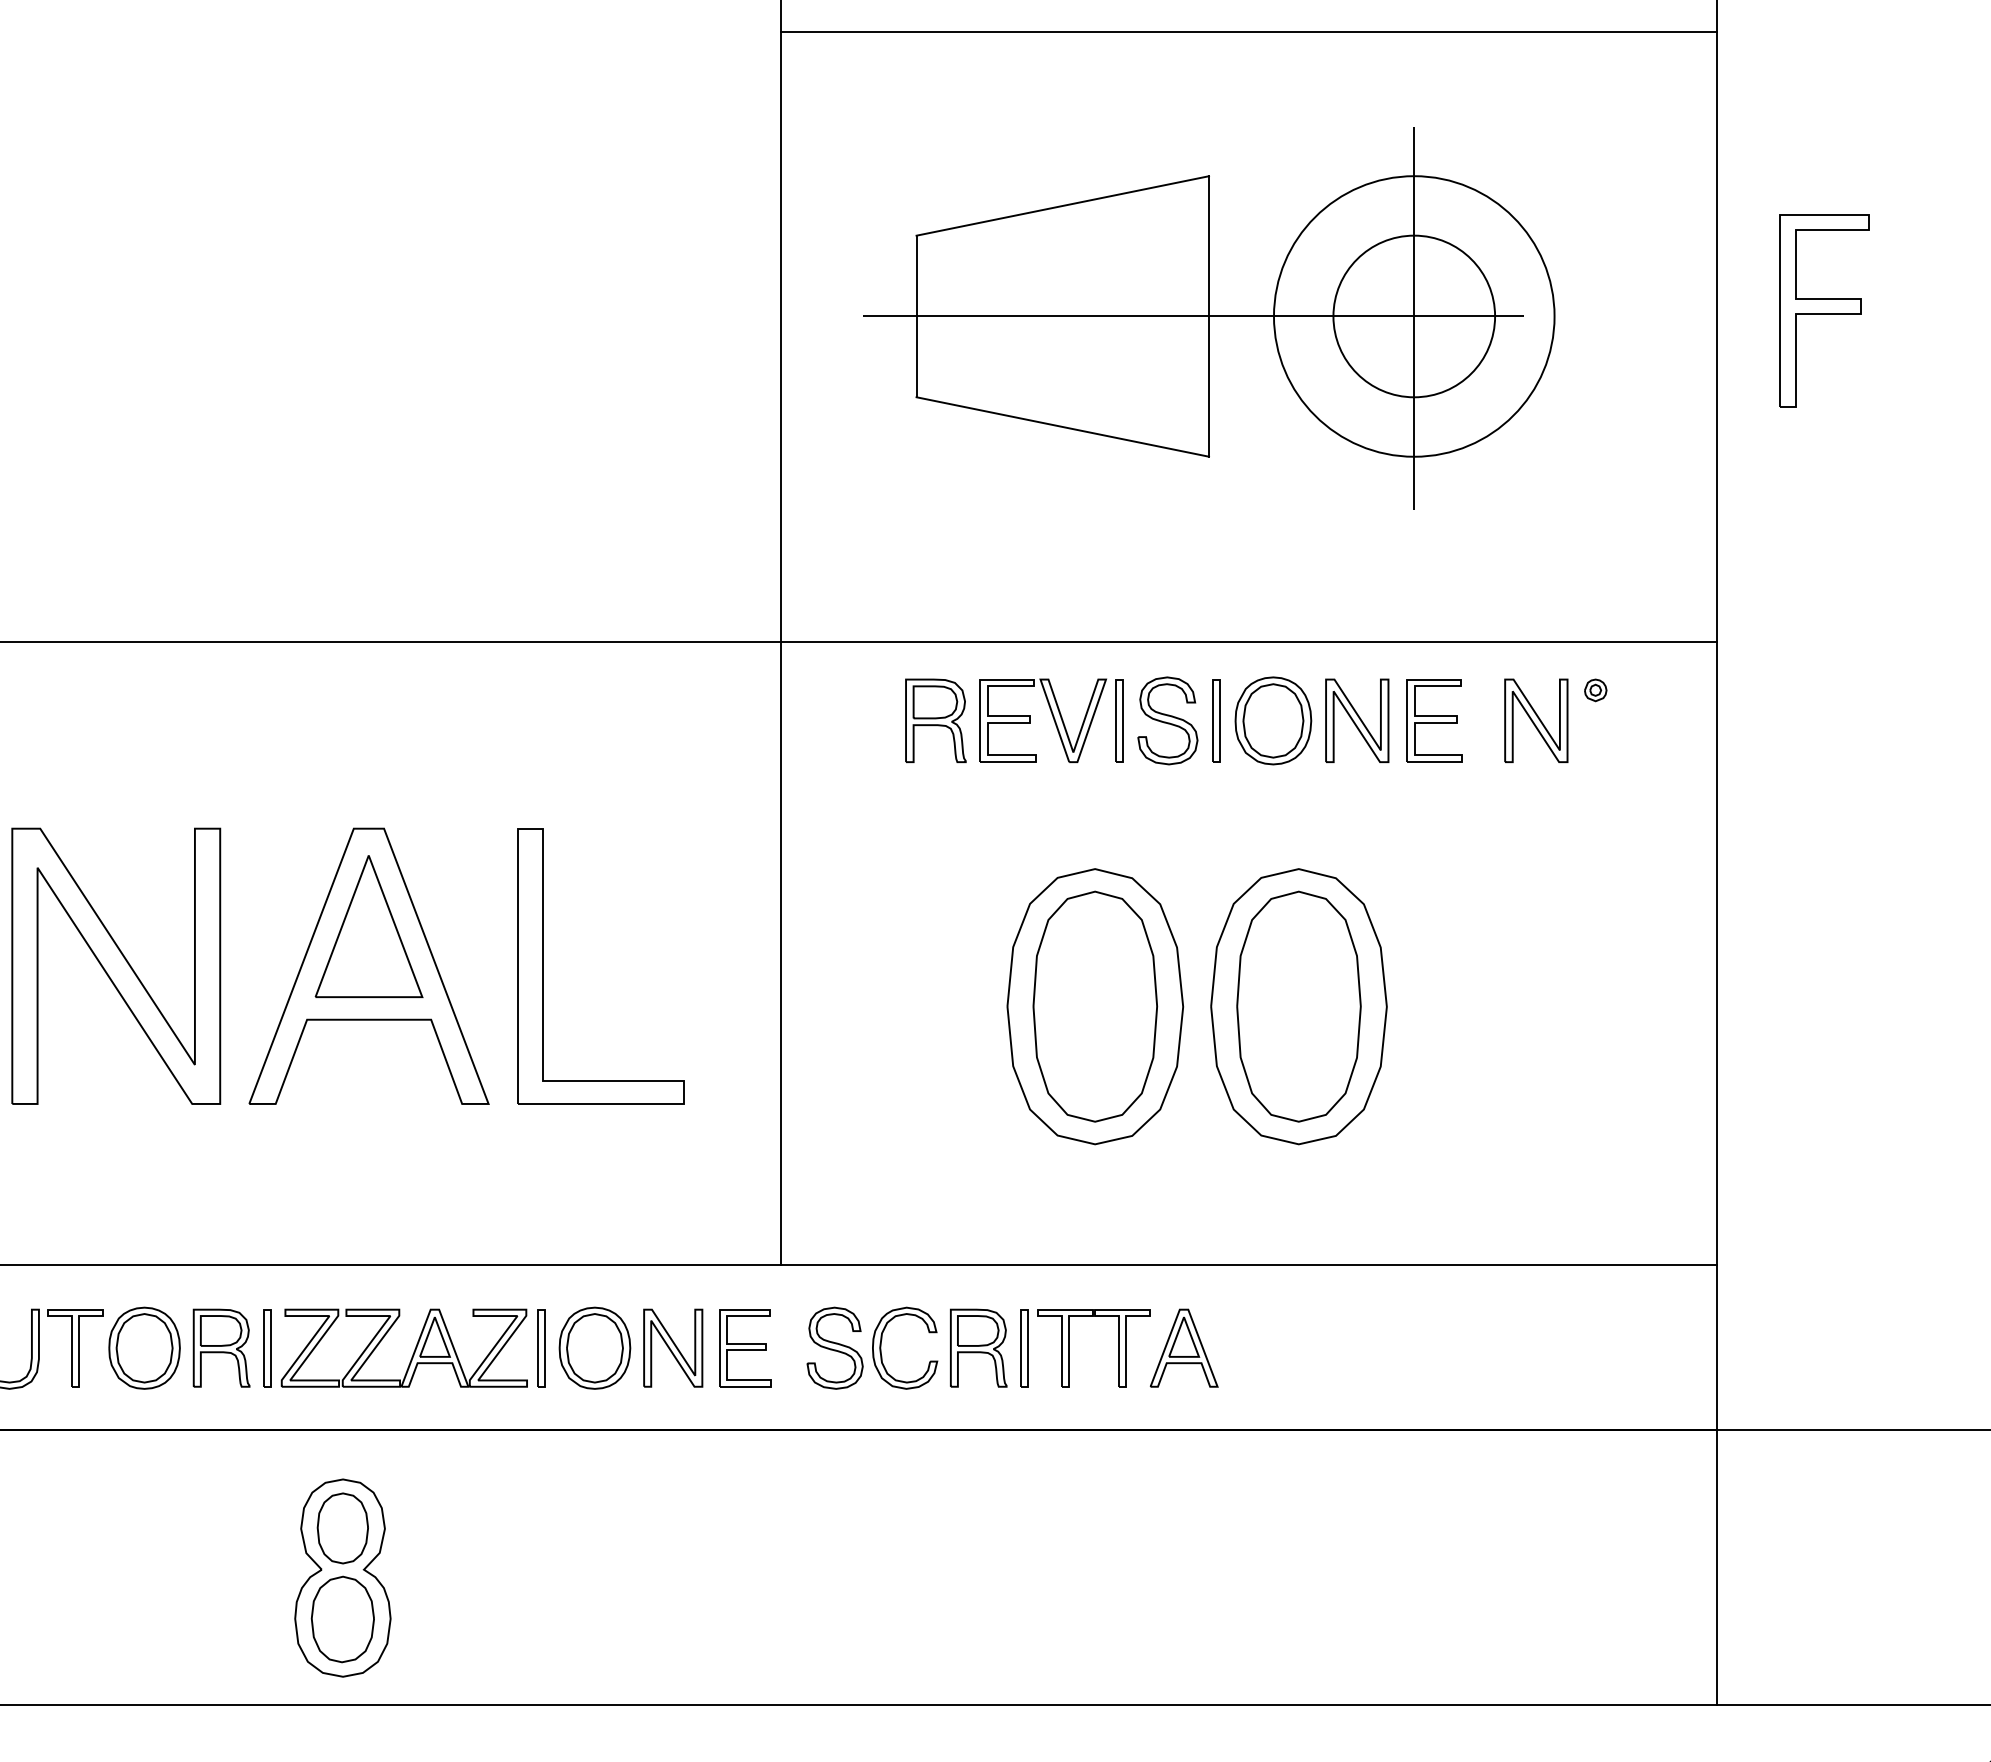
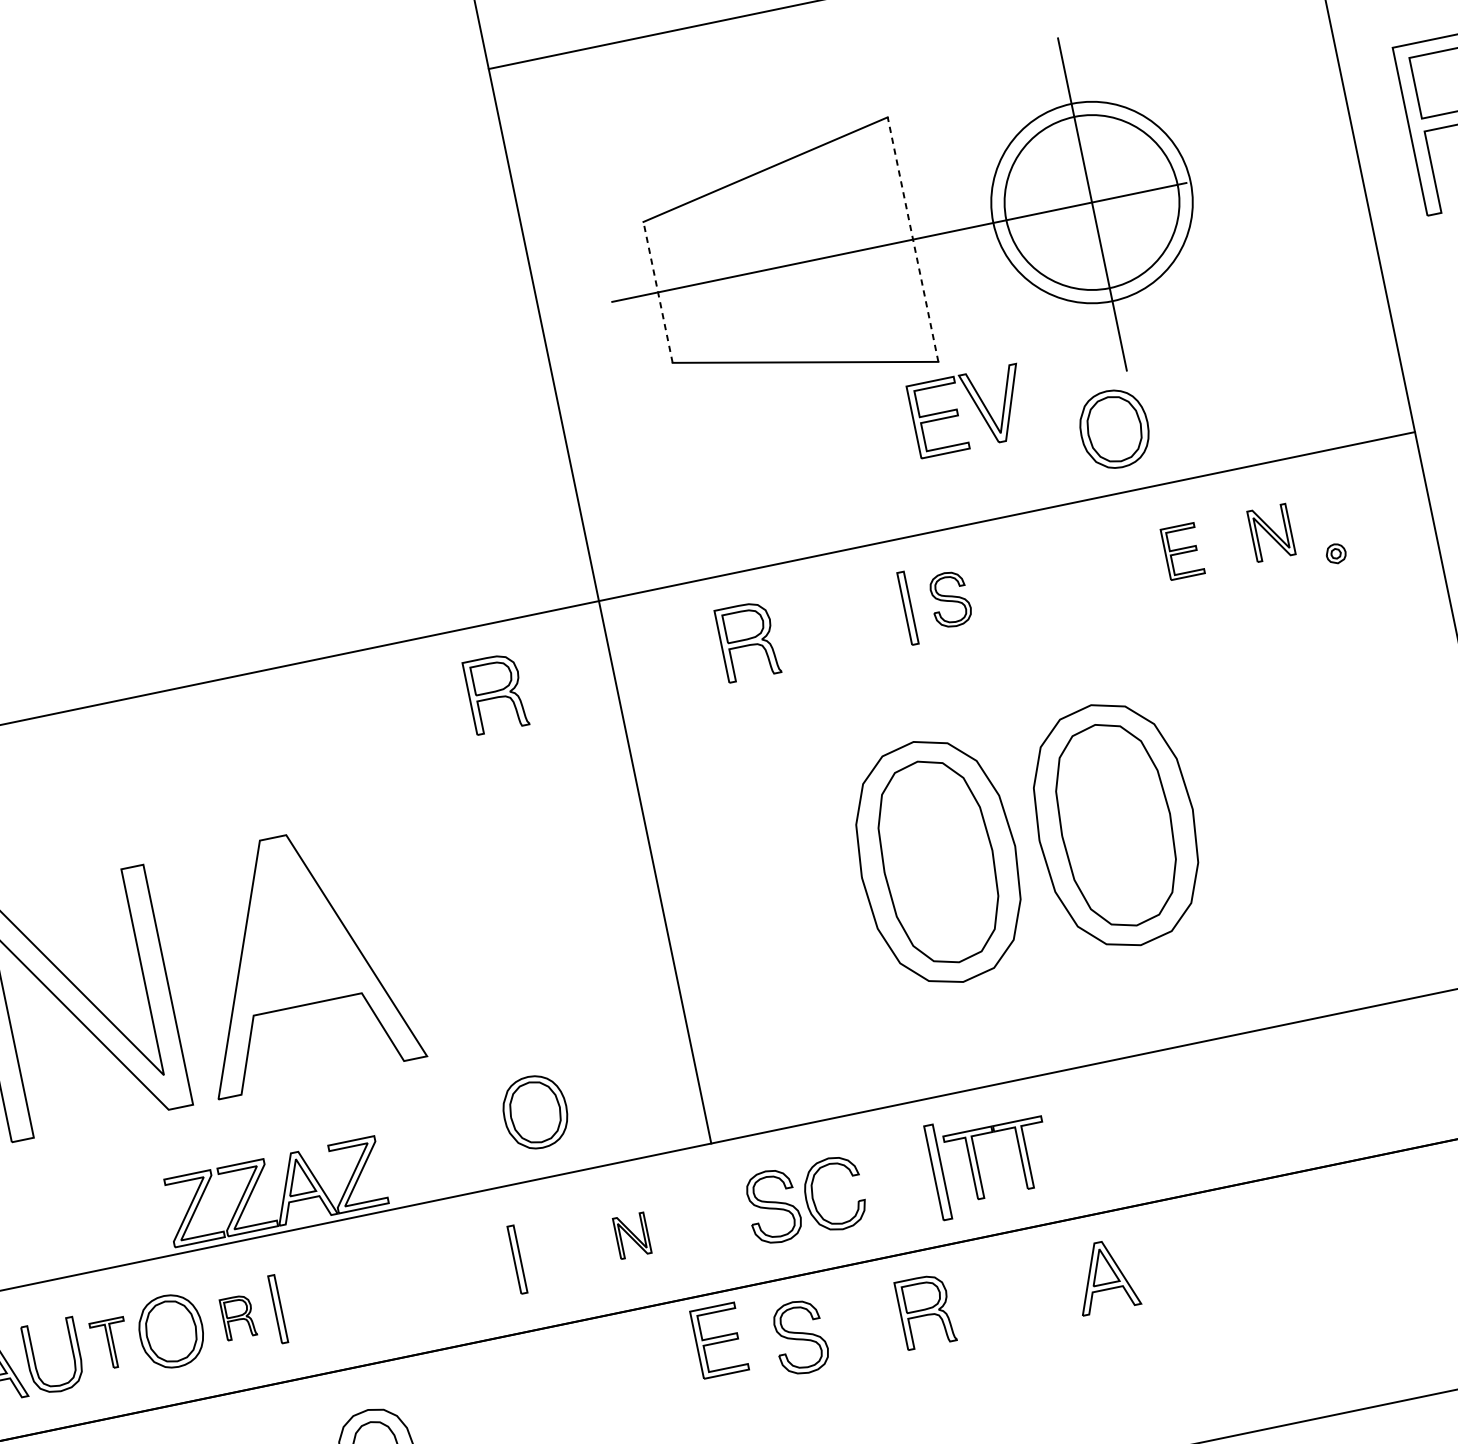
line: (1209, 315) -> (913, 238), solid -> dashed
line: (916, 316) -> (658, 292), solid -> dashed
circle: (1413, 316) -> (1091, 202), size x0.7
circle: (1414, 316) -> (1092, 202), size x1.4
part: (1595, 690) -> (1335, 553), moved
part: (1052, 717) -> (976, 406), moved
part: (646, 720) -> (495, 693), added
part: (1167, 720) -> (949, 599), size x0.7
part: (1216, 720) -> (992, 590), removed
part: (1273, 720) -> (1114, 428), moved
part: (1357, 720) -> (1115, 565), removed
part: (1434, 720) -> (1182, 551), size x0.7
part: (1536, 720) -> (1271, 532), size x0.7
part: (368, 926) -> (290, 923), removed
part: (543, 966) -> (450, 926), removed
part: (221, 1347) -> (238, 1316), size x0.6
part: (594, 1347) -> (534, 1111), moved
part: (673, 1347) -> (632, 1235), size x0.6
part: (978, 1347) -> (925, 1310), moved
part: (1183, 1347) -> (1104, 1275), moved
part: (75, 1348) -> (111, 1344), size x0.7
part: (745, 1348) -> (719, 1340), moved
part: (1024, 1348) -> (938, 1172), size x1.4
part: (413, 1351) -> (283, 1192), moved
part: (834, 1497) -> (799, 1336), added

